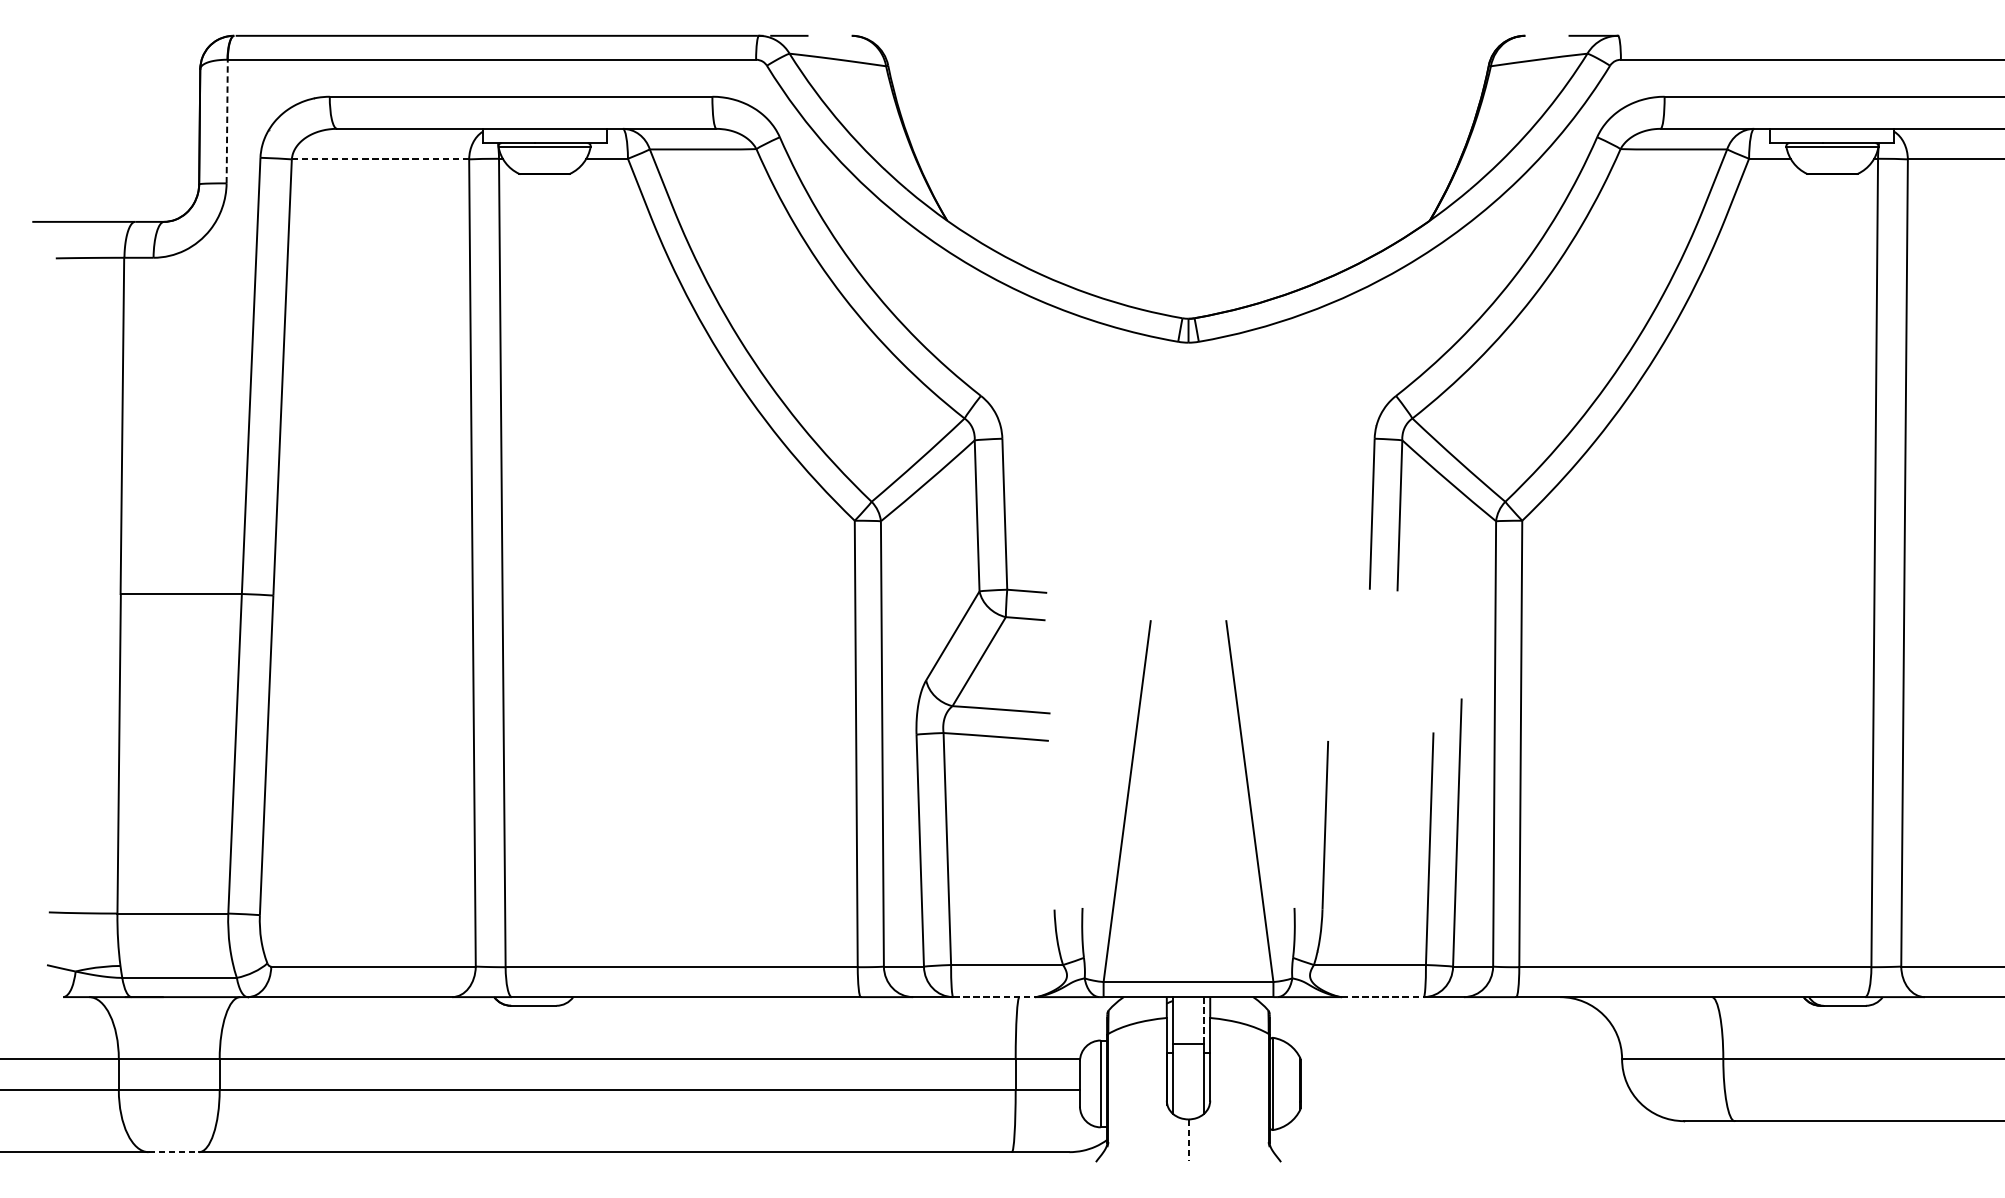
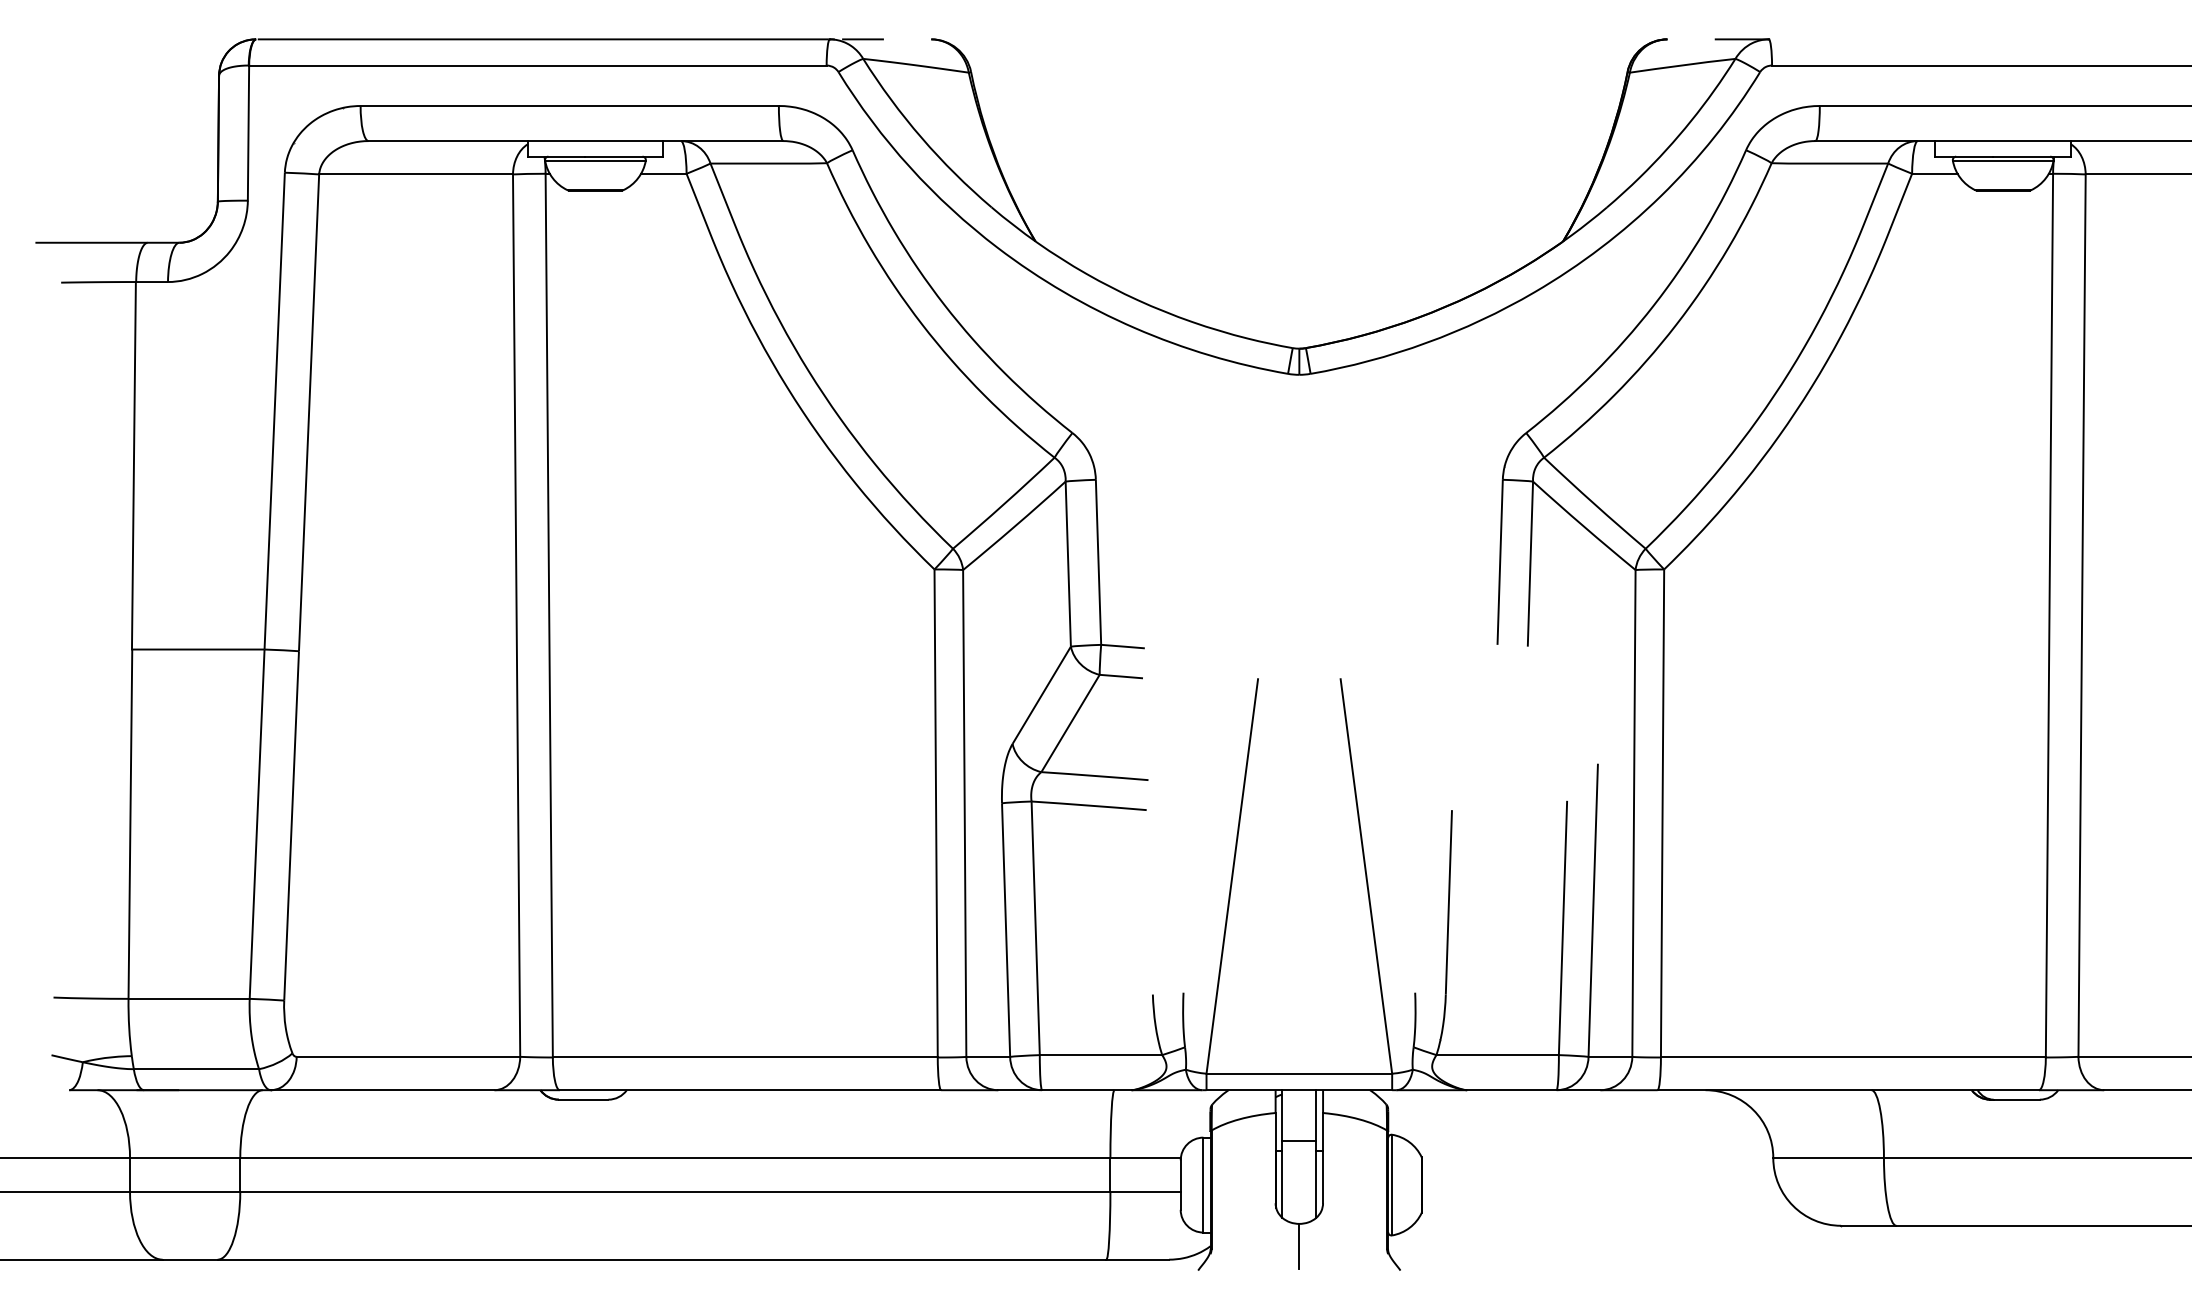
line: (227, 121) -> (248, 133), dashed -> solid
line: (380, 159) -> (416, 174), dashed -> solid
line: (993, 997) -> (1086, 1090), dashed -> solid
line: (1382, 997) -> (1511, 1090), dashed -> solid
line: (1204, 1021) -> (1316, 1116), dashed -> solid
line: (1188, 1140) -> (1299, 1246), dashed -> solid
line: (174, 1151) -> (190, 1259), dashed -> solid

